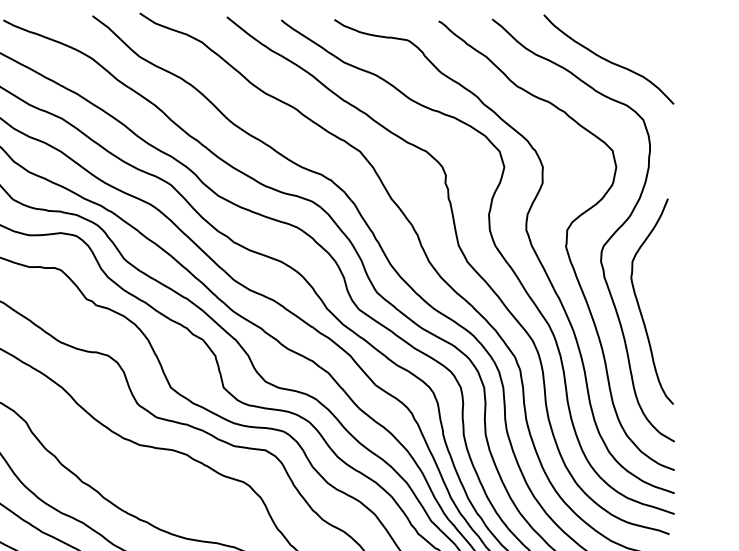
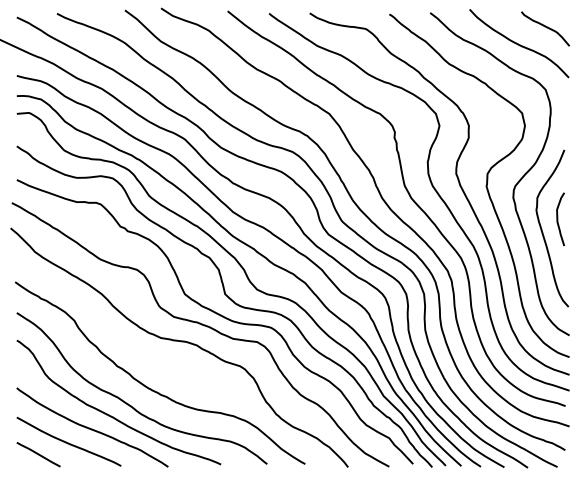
curve: (643, 38) -> (545, 27), added
curve: (660, 289) -> (558, 219), added

